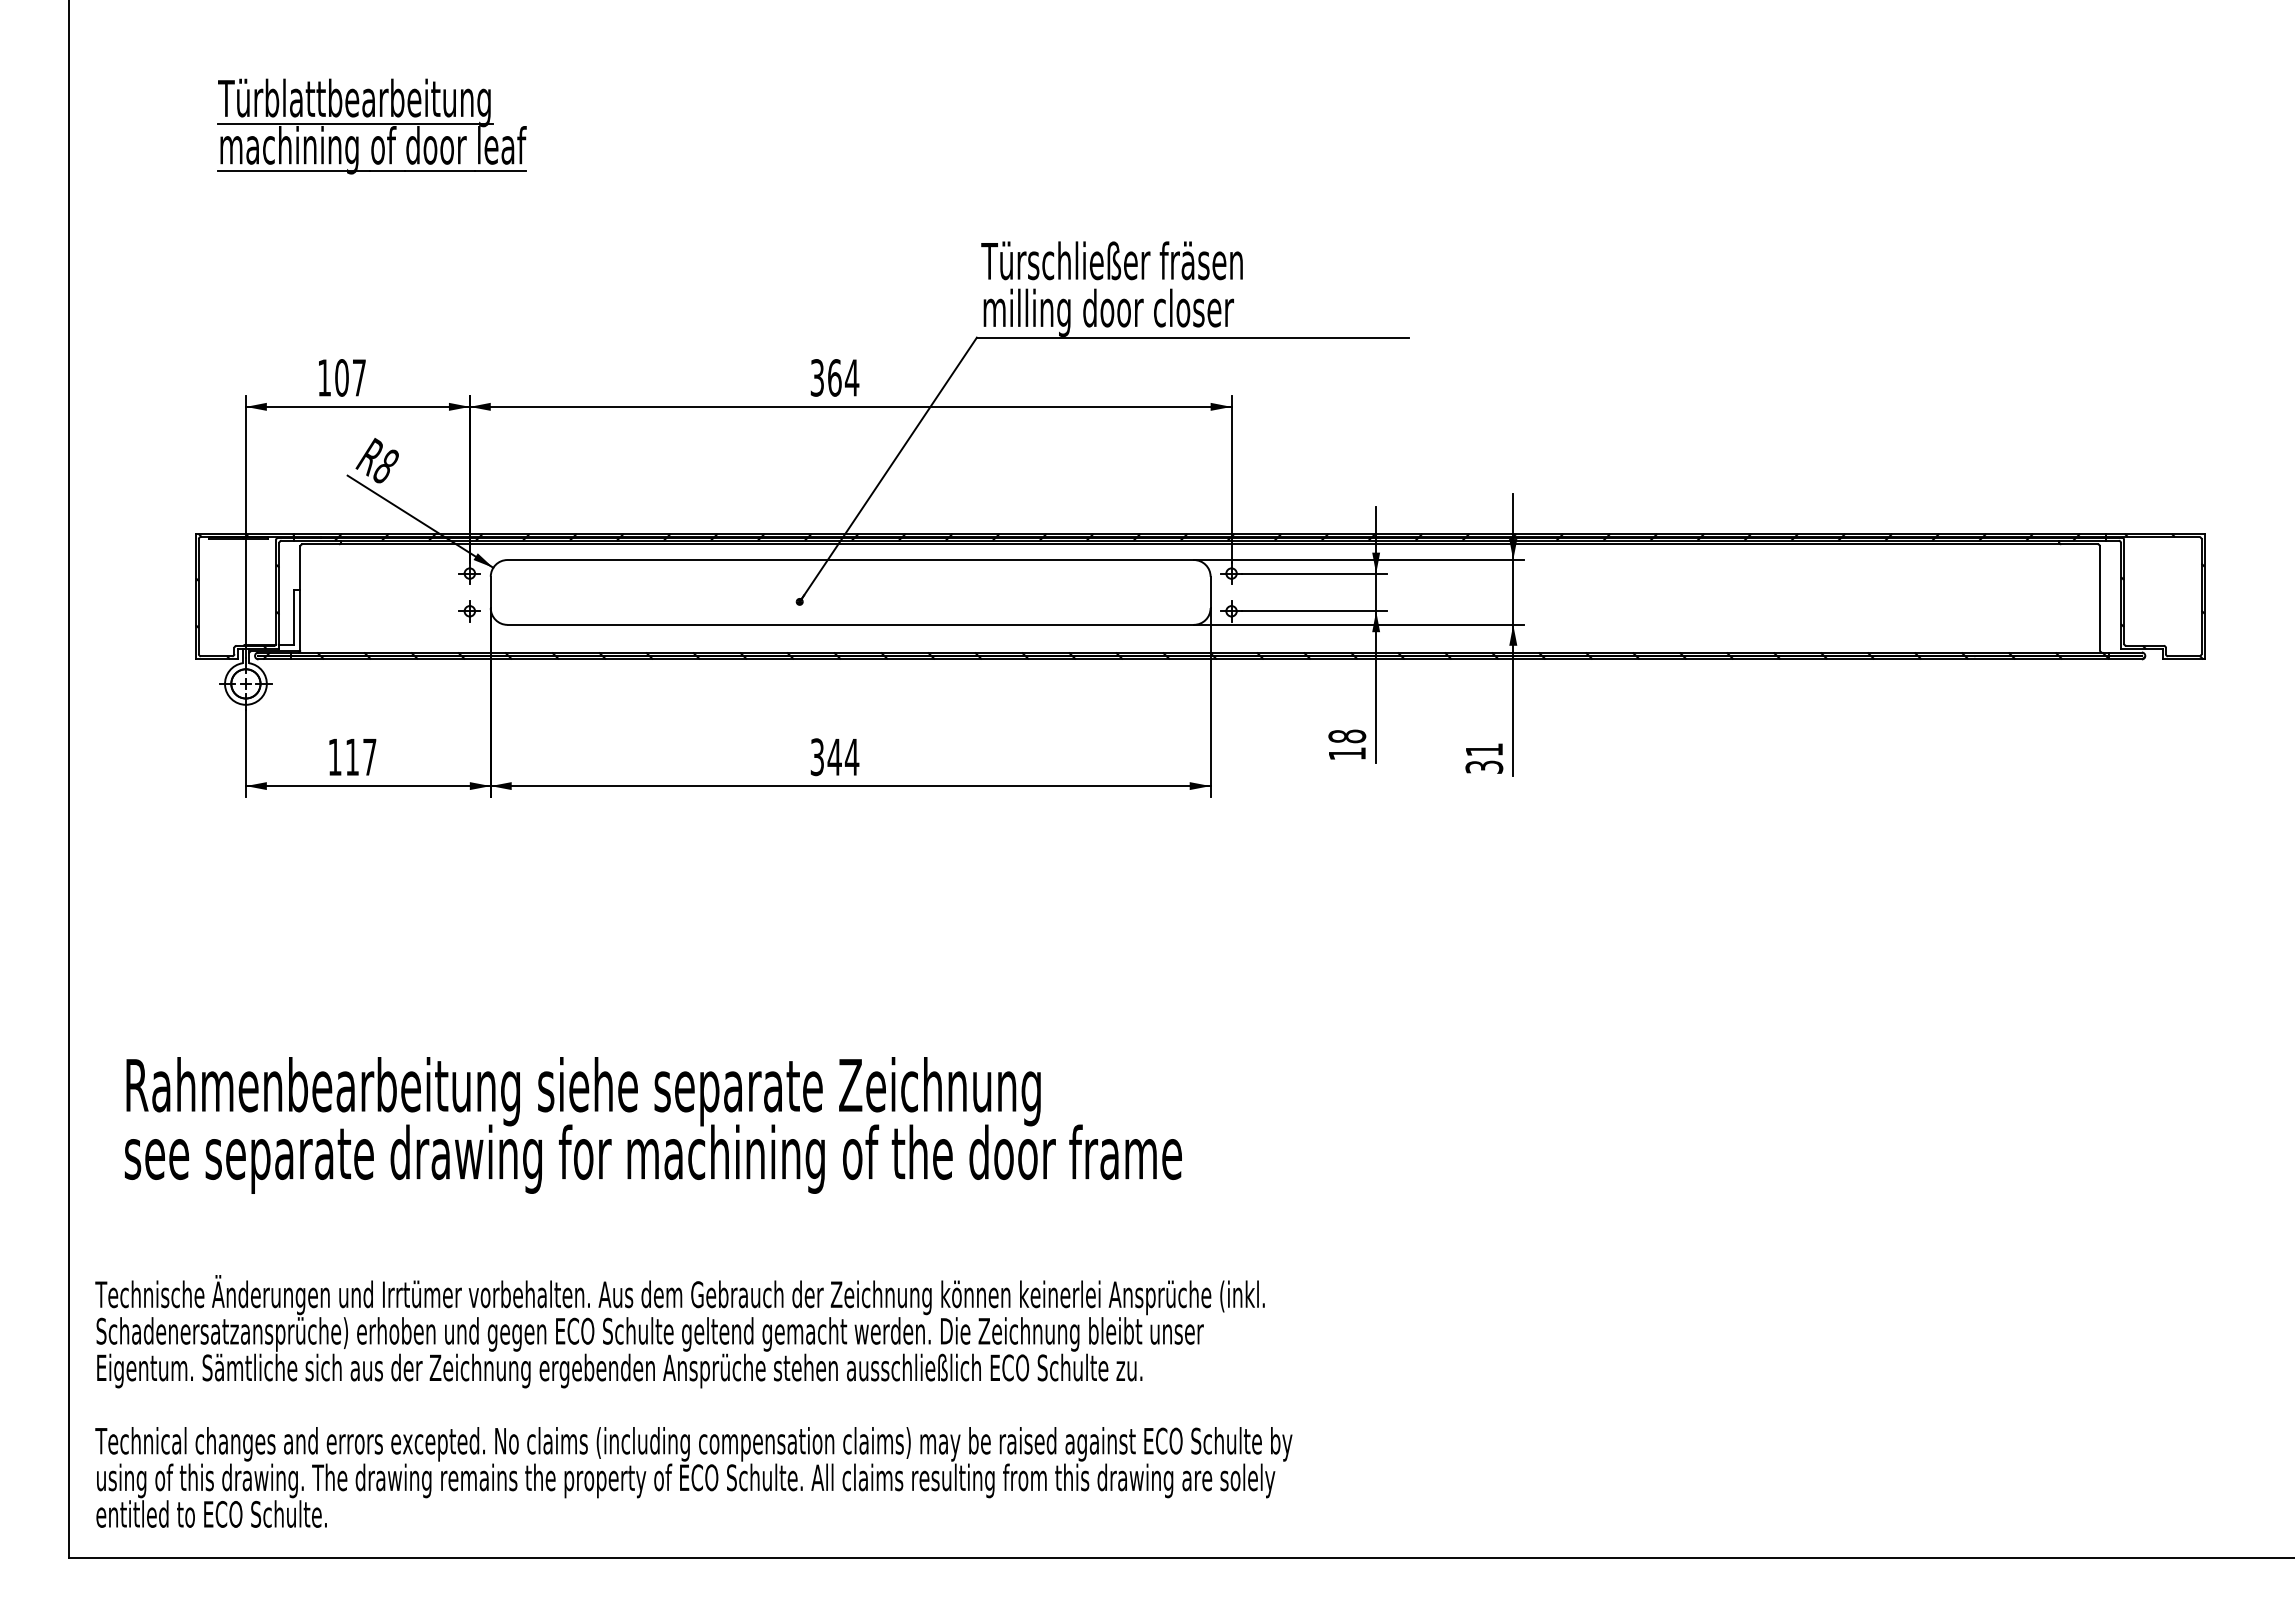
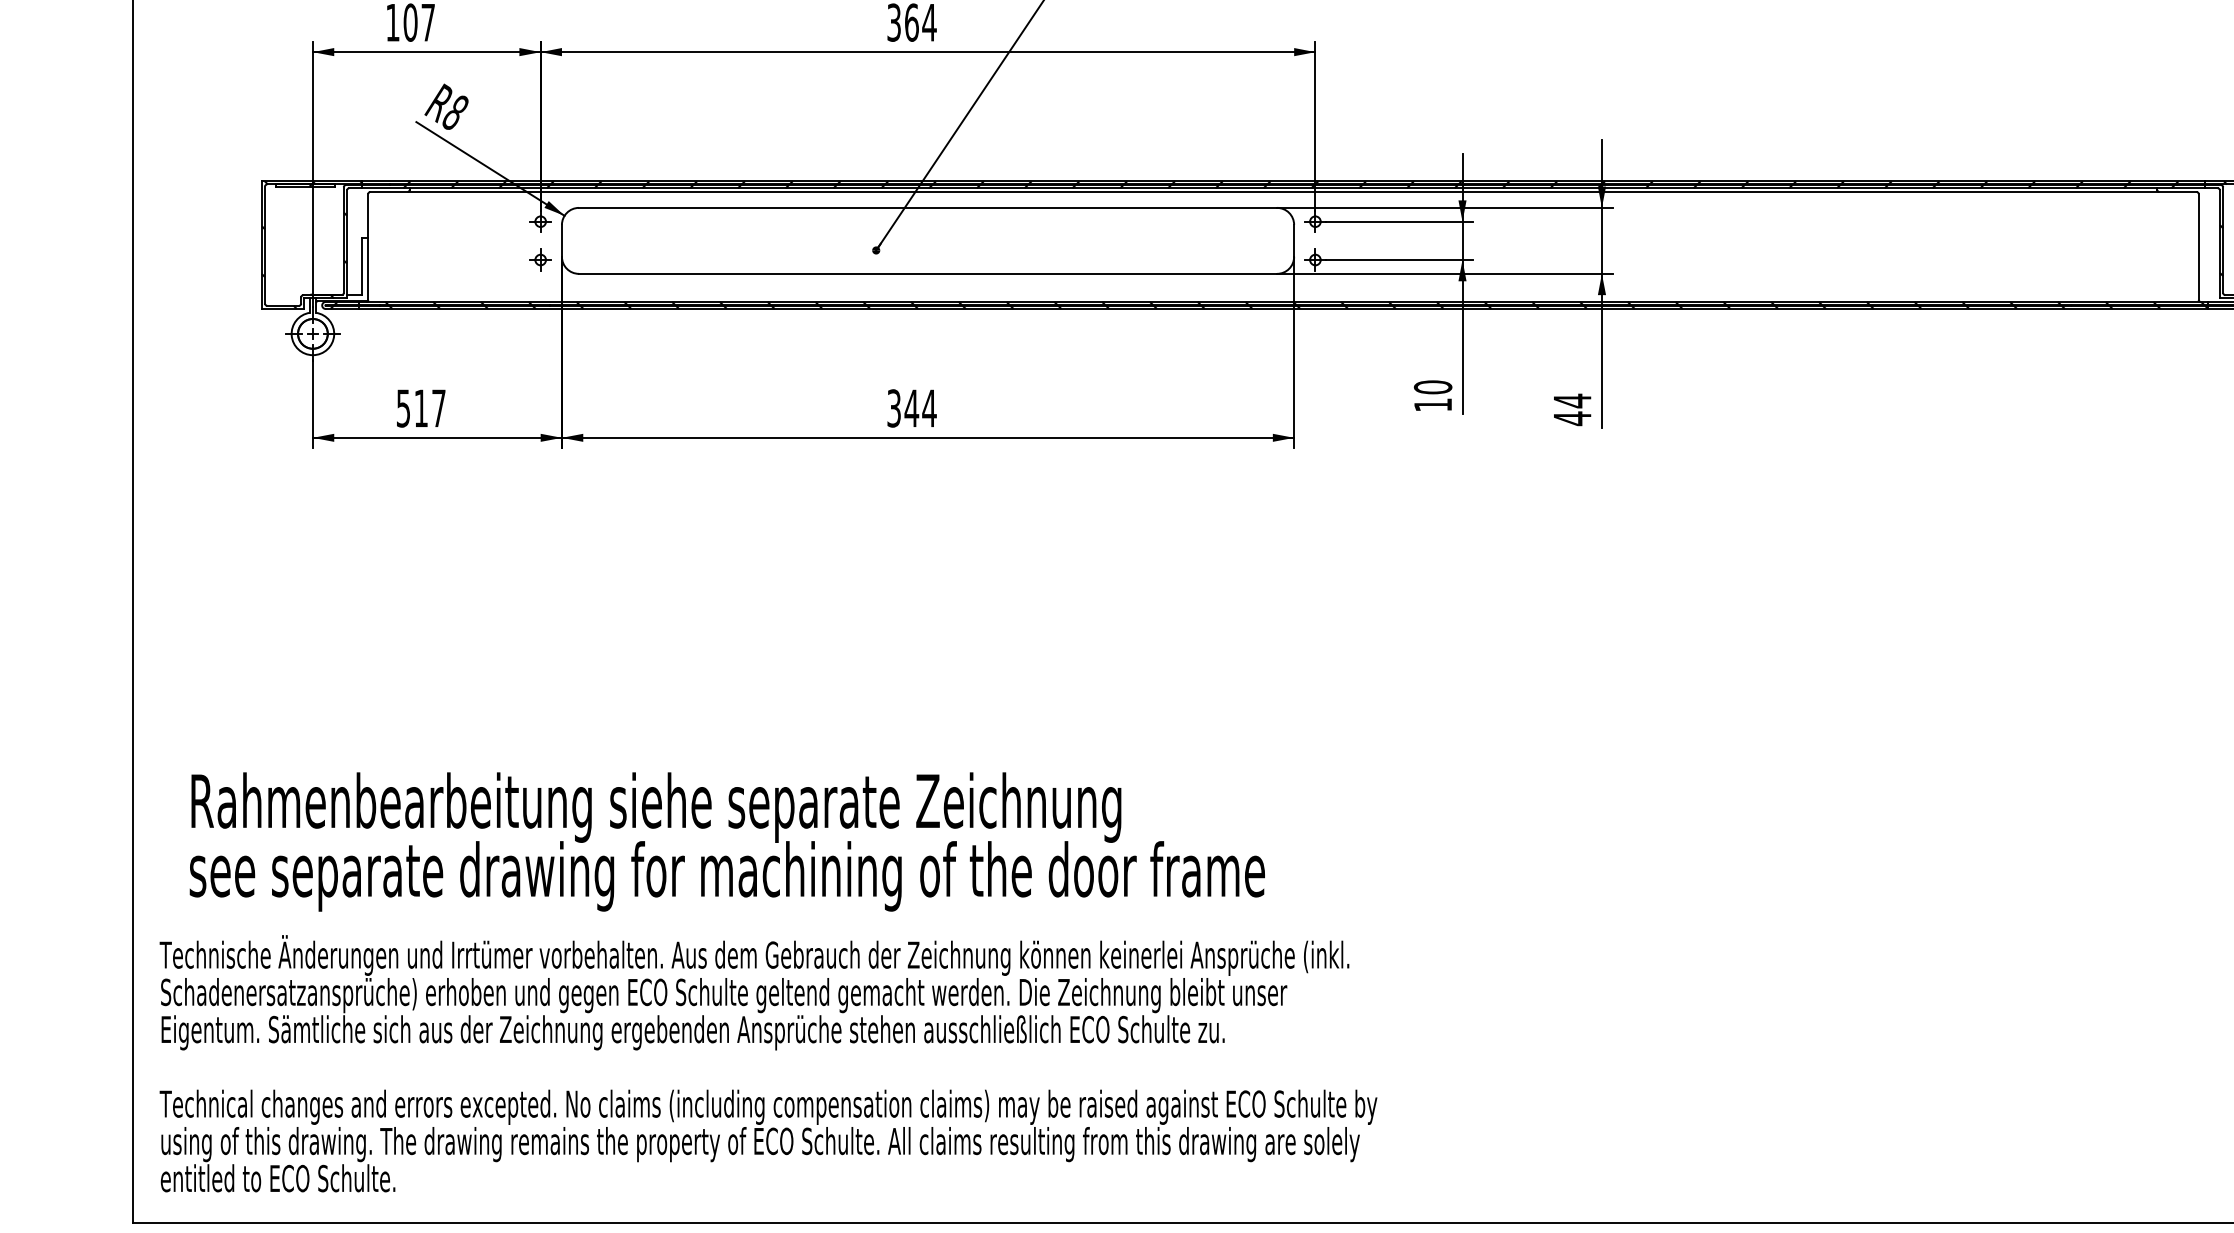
text: (1347, 736) -> (1433, 387), 18 -> 10
text: (334, 757) -> (403, 408), 117 -> 517
text: (1484, 758) -> (1572, 409), 31 -> 44
text: (652, 1125) -> (726, 842), moved

